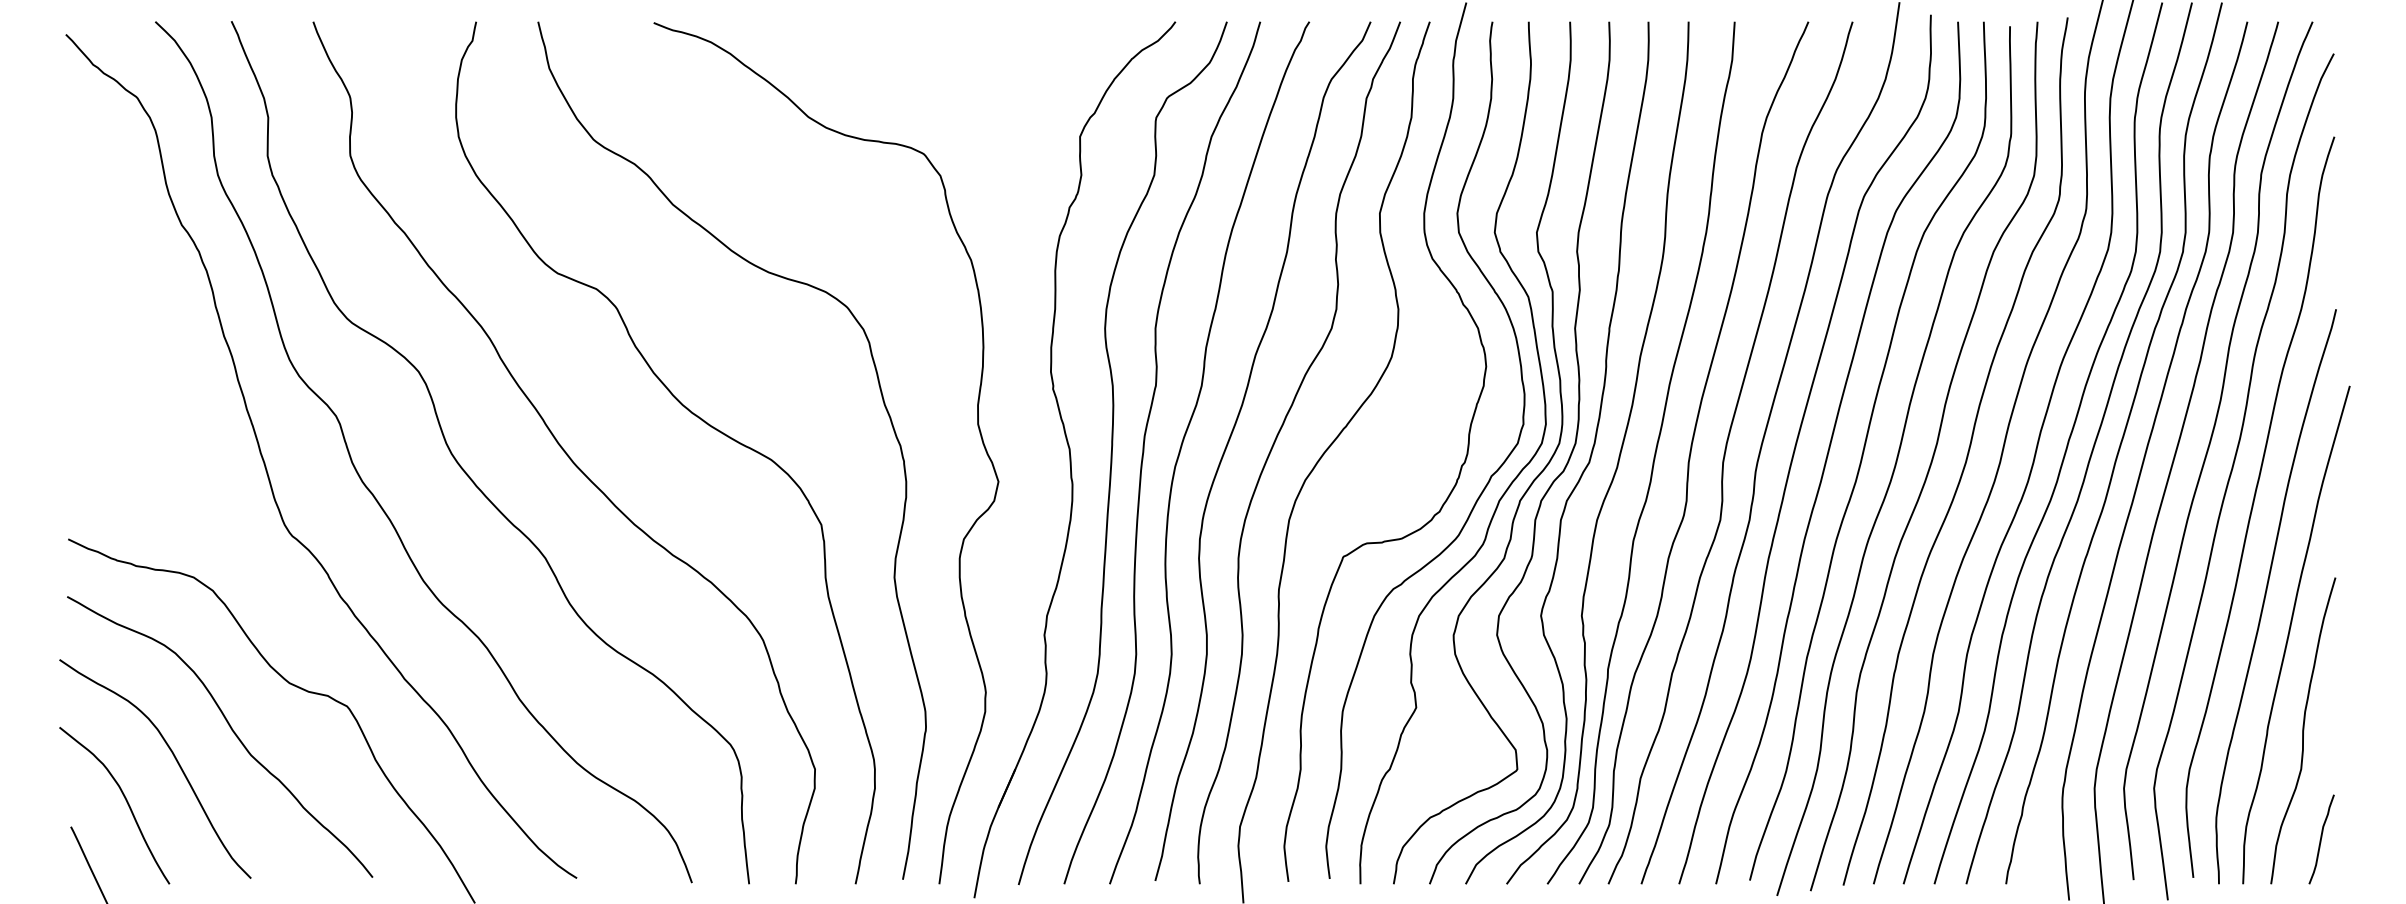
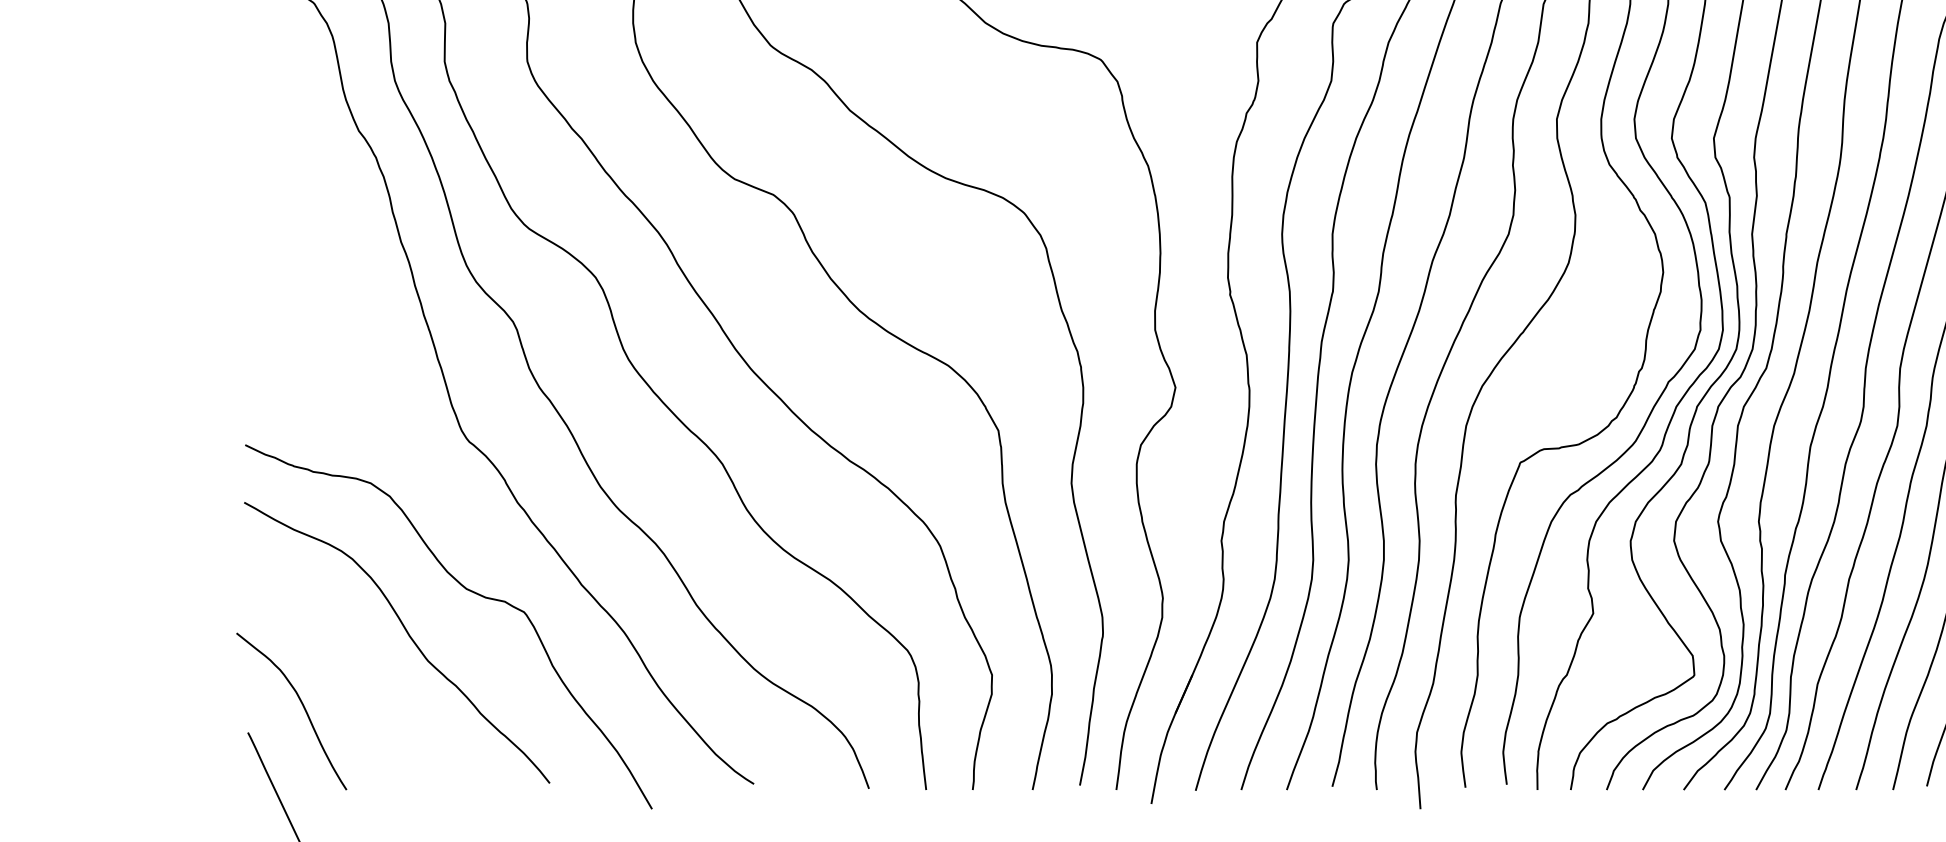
curve: (174, 758) -> (351, 664), removed

